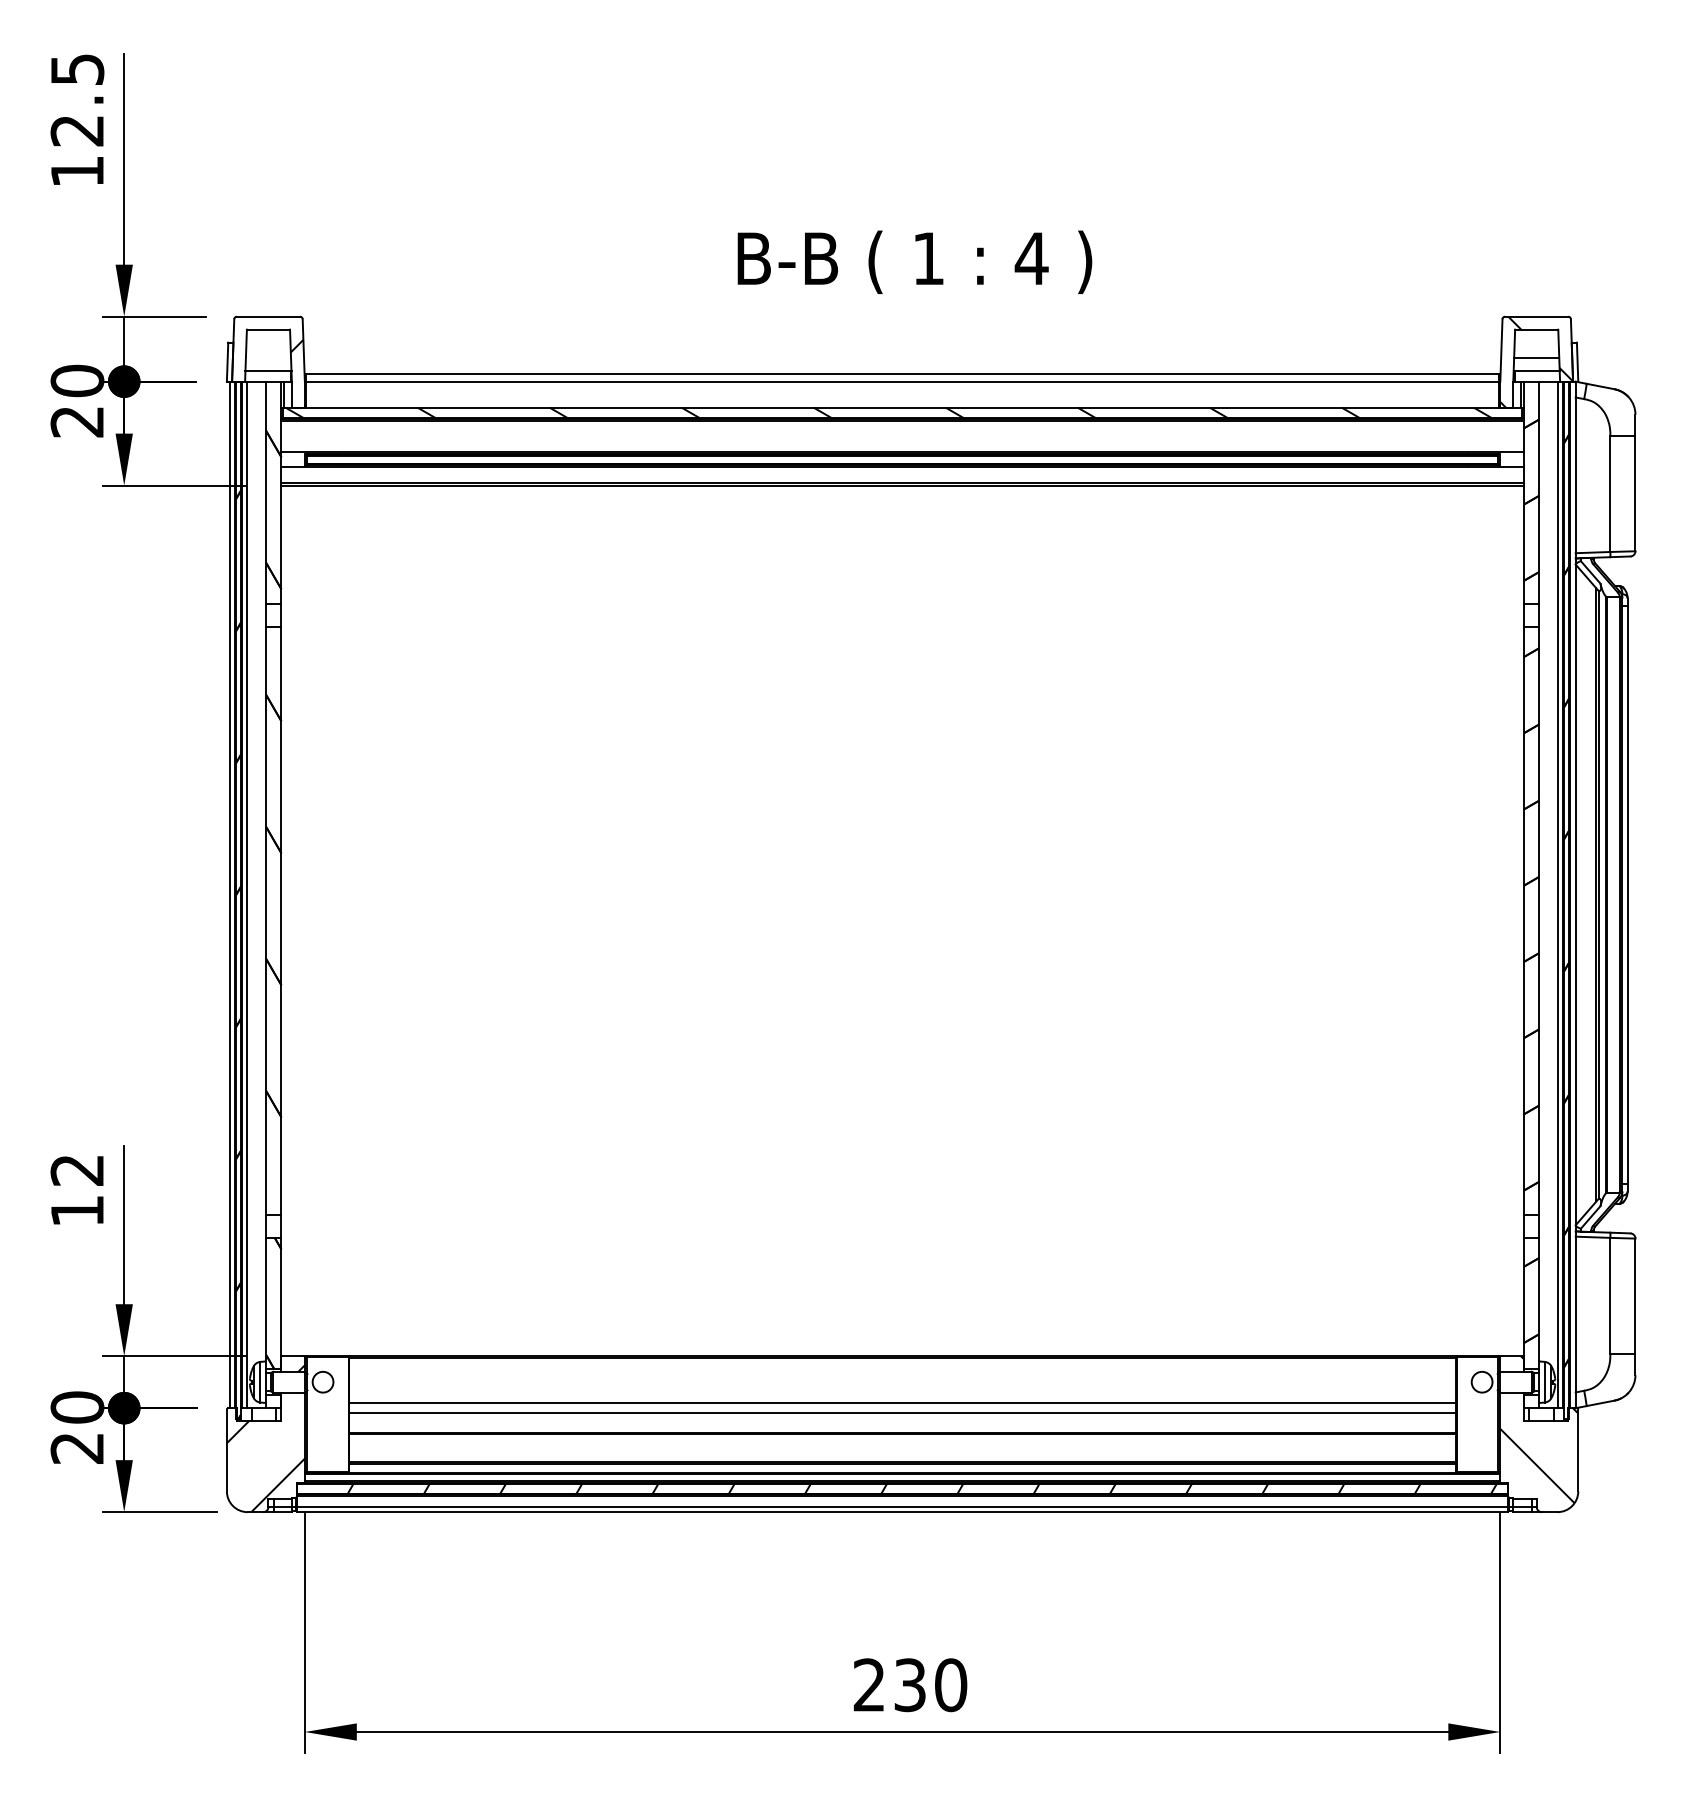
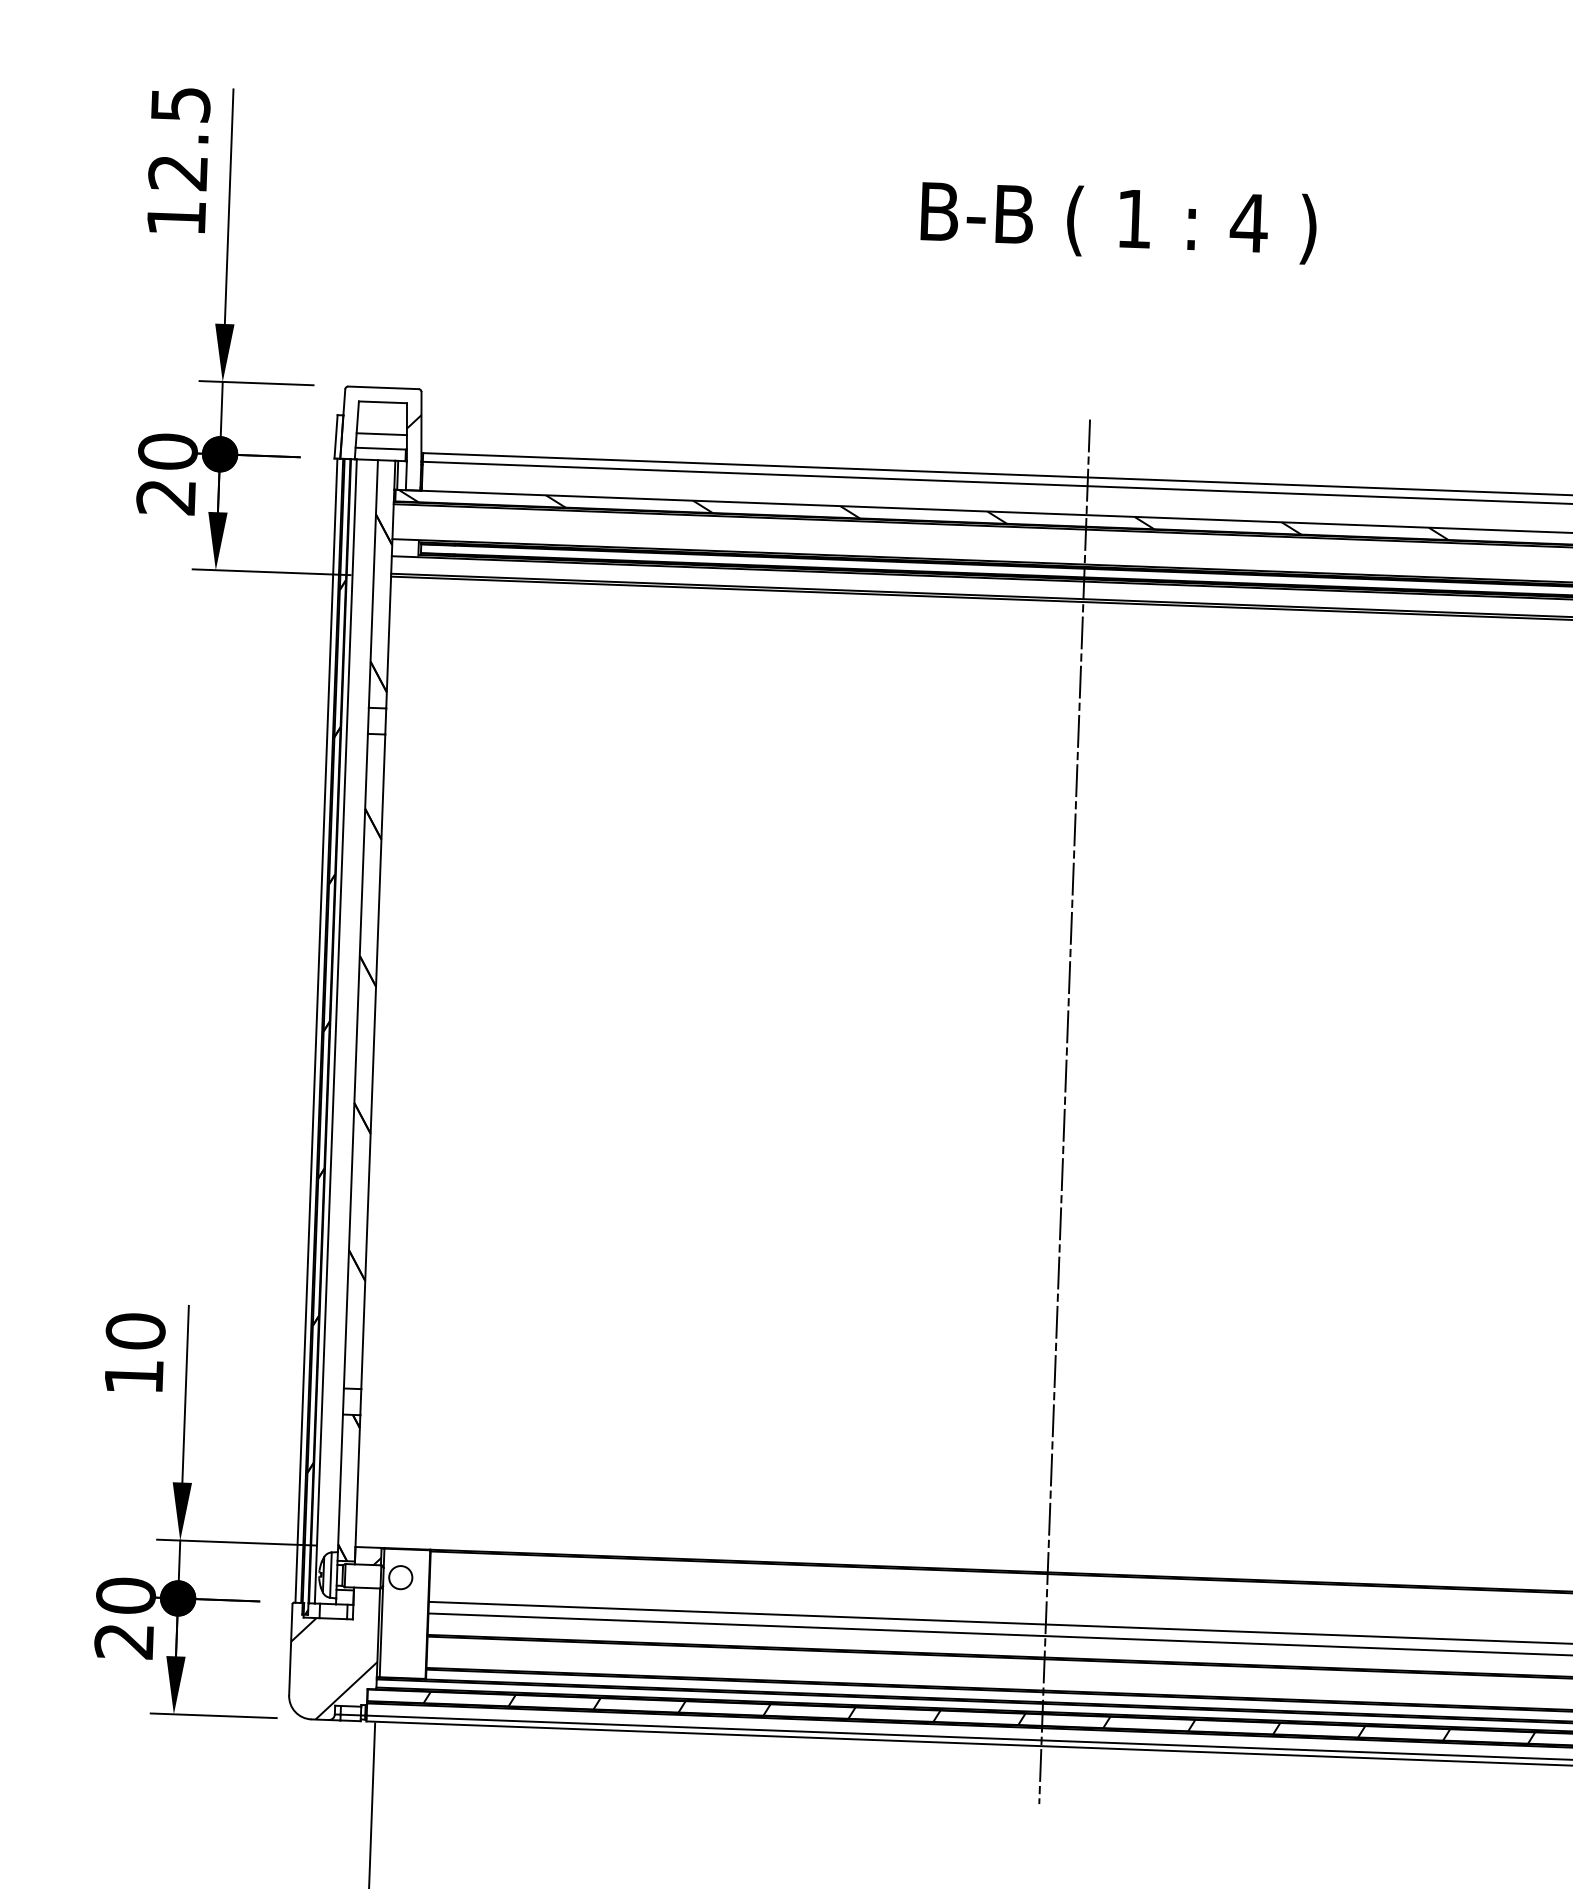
text: (914, 261) -> (1118, 221), moved
line: (268, 358) -> (381, 434), added
line: (902, 942) -> (1064, 1111), added
text: (77, 1170) -> (135, 1331), 12 -> 10

